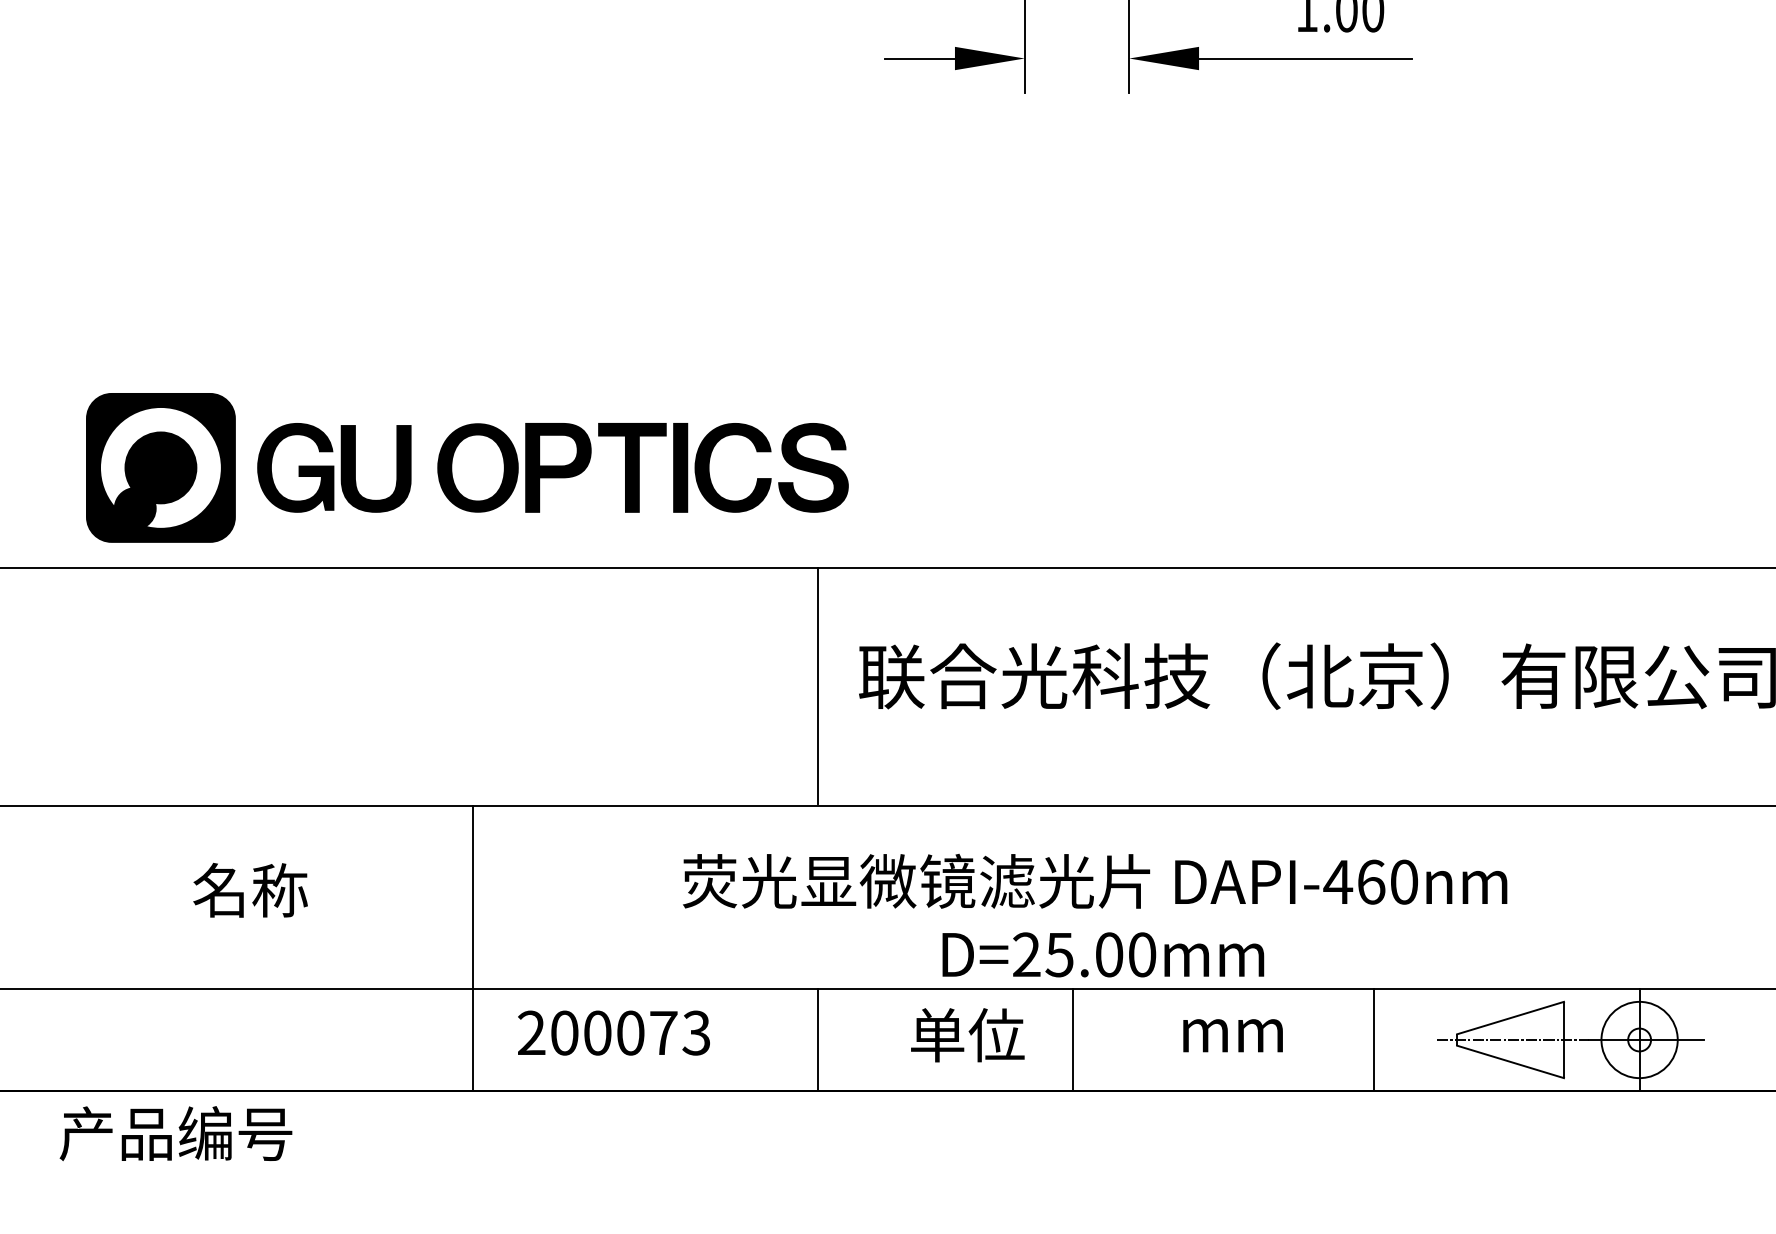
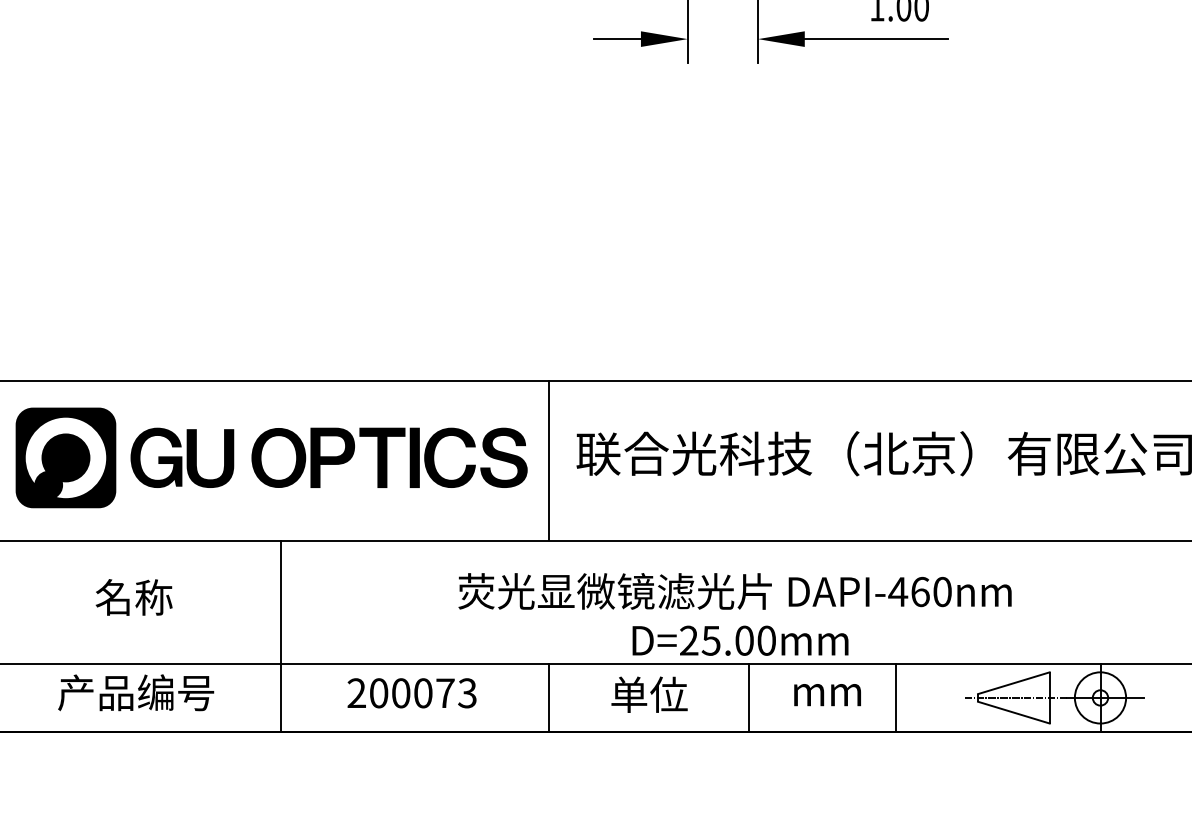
part: (467, 467) -> (271, 457), moved
text: (249, 890) -> (133, 597), moved
line: (473, 948) -> (281, 636), moved
line: (1073, 1039) -> (749, 697), moved
line: (1374, 1039) -> (896, 697), moved
text: (176, 1133) -> (136, 692), moved

